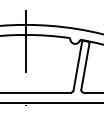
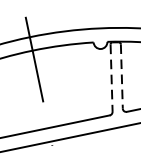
line: (77, 66) -> (111, 78), solid -> dashed
line: (85, 67) -> (122, 77), solid -> dashed

